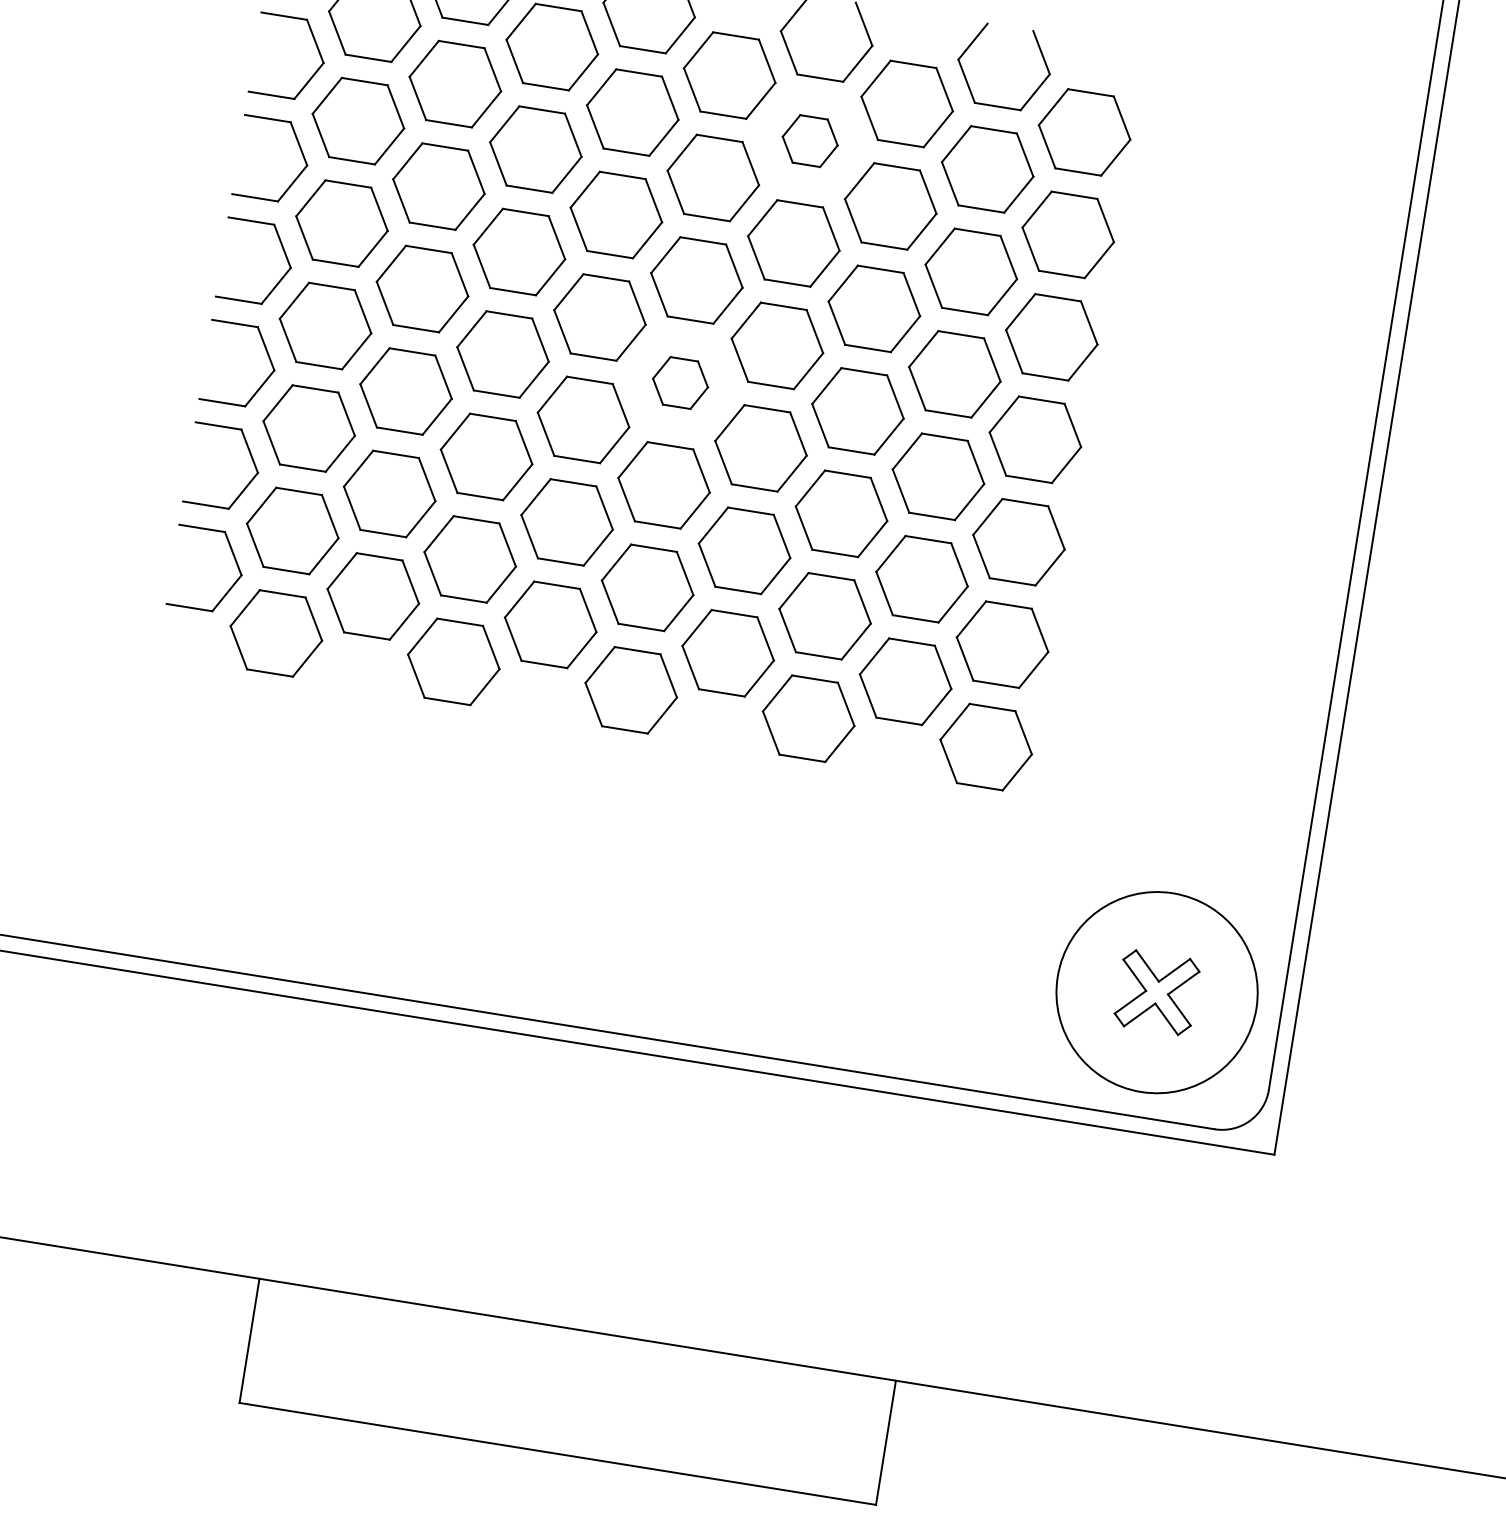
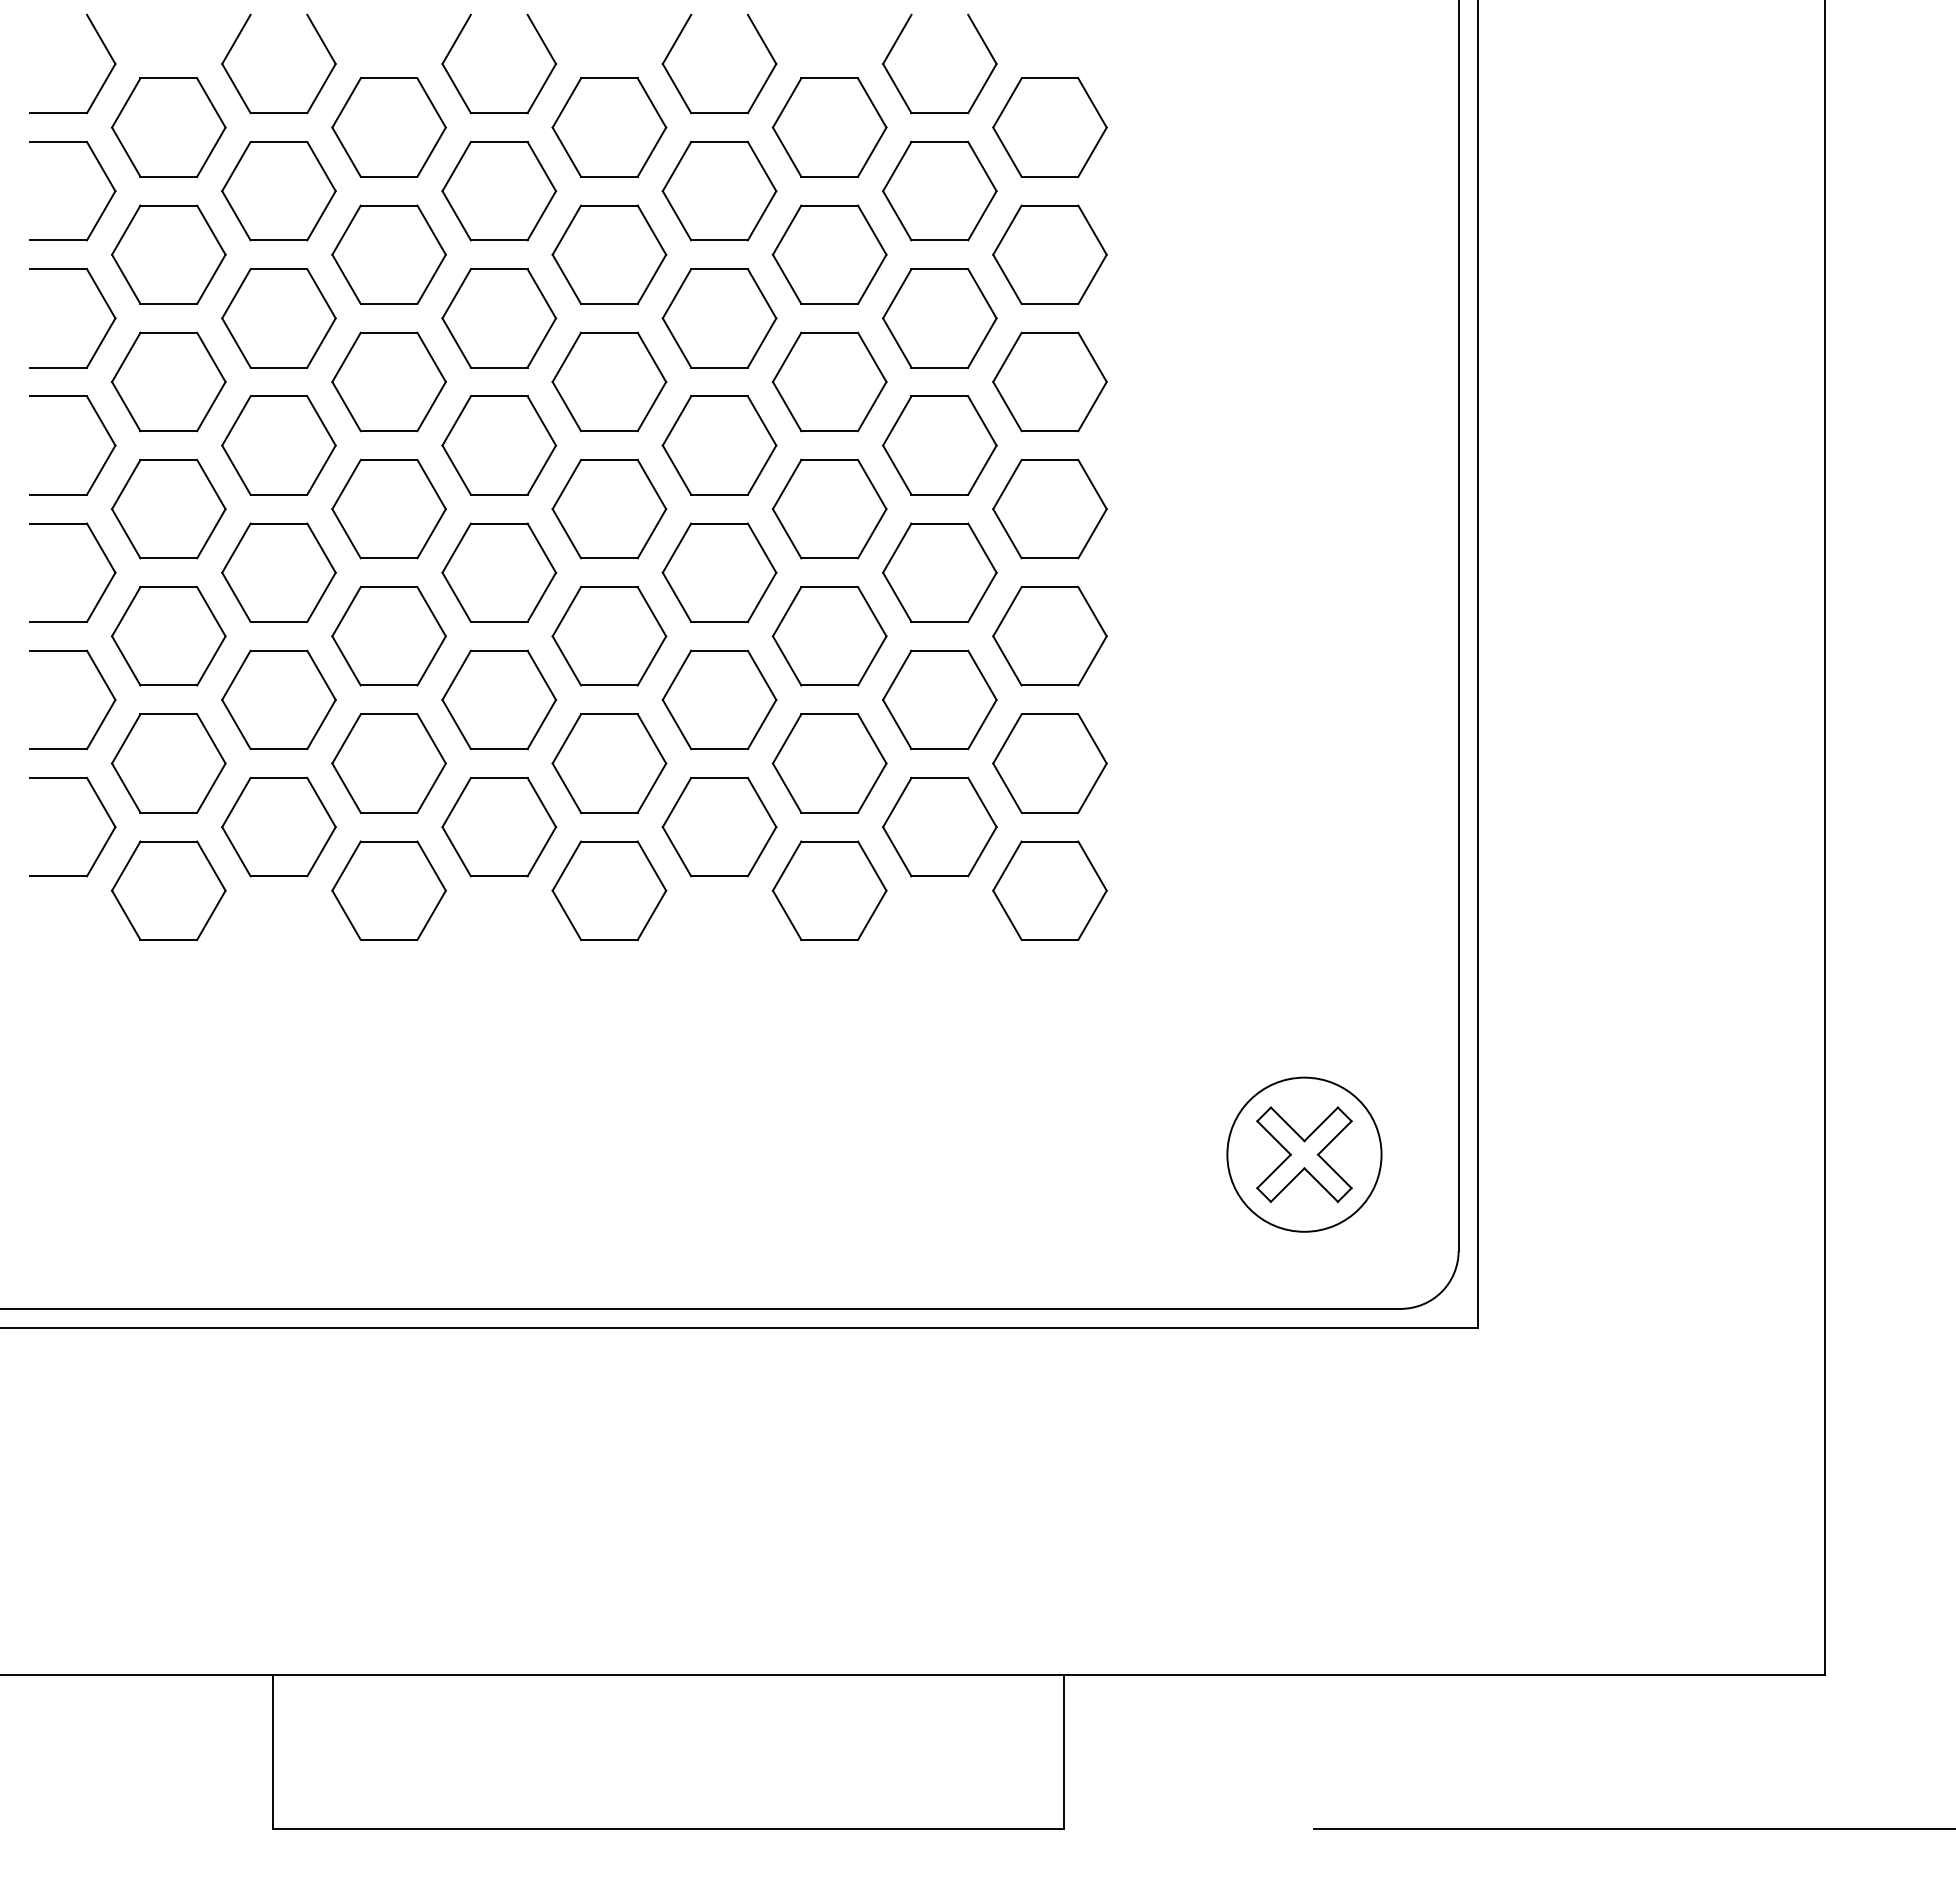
part: (810, 141) -> (719, 191), size x1.67
part: (680, 383) -> (609, 509), size x1.67
circle: (1157, 992) -> (1304, 1154), size x0.62

